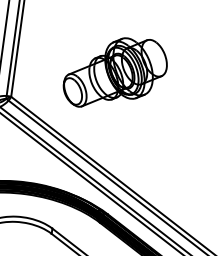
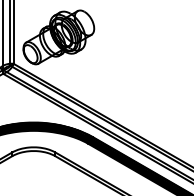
part: (115, 73) -> (58, 37), moved

